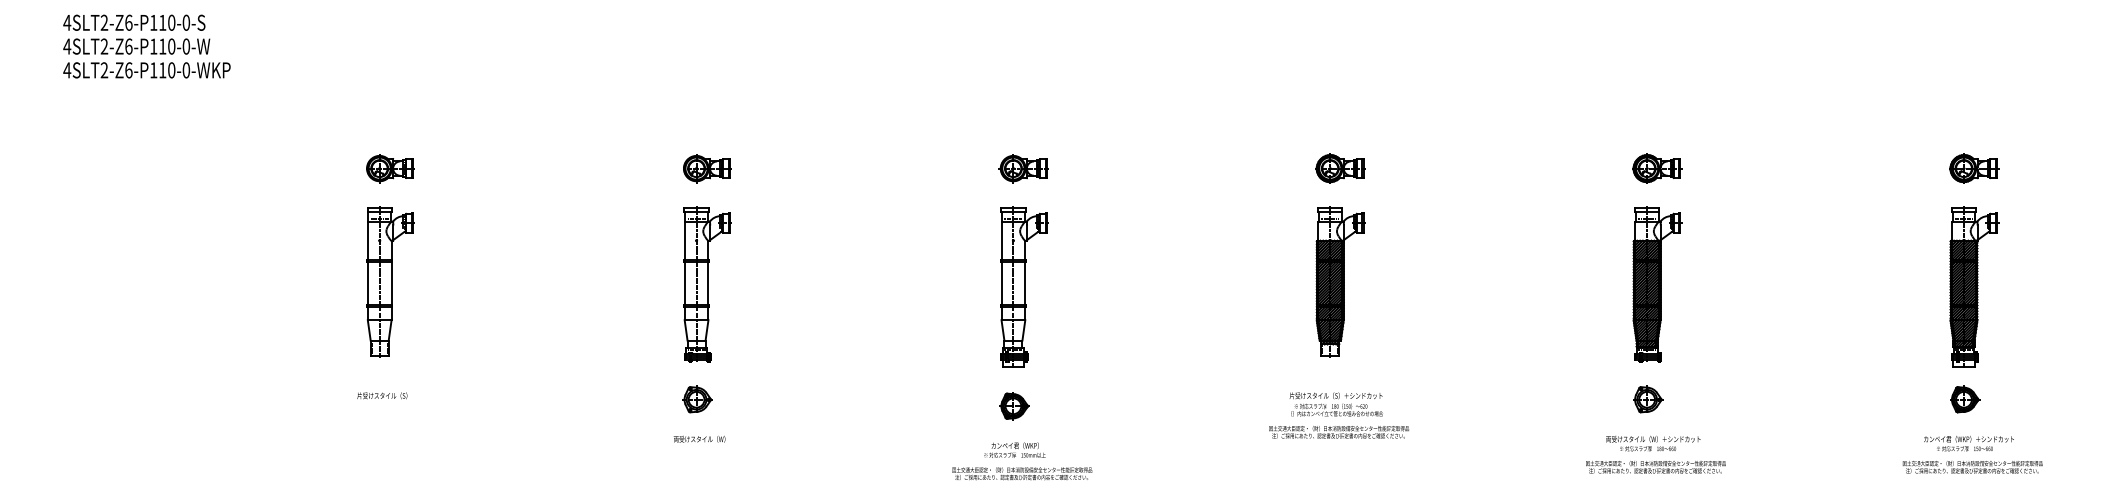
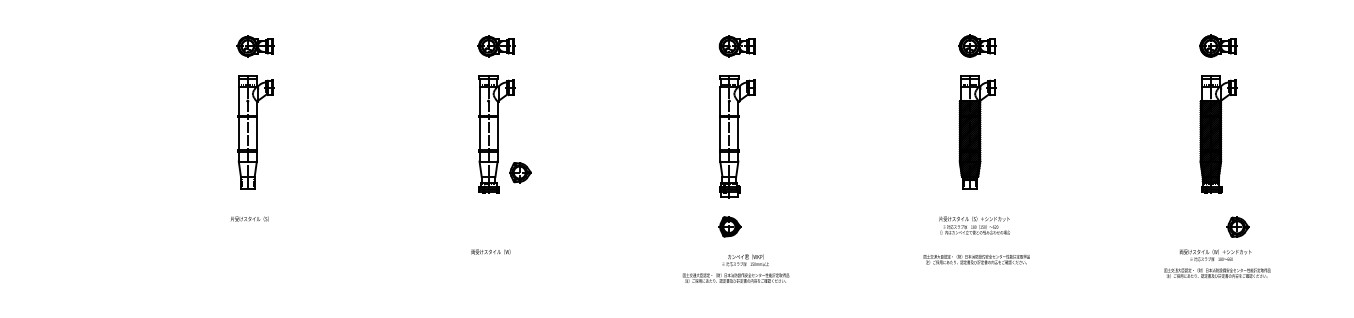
part: (697, 399) -> (520, 172), moved
part: (1648, 399) -> (1238, 227), moved
text: (1338, 432) -> (976, 259), moved
text: (1014, 449) -> (745, 259), moved

